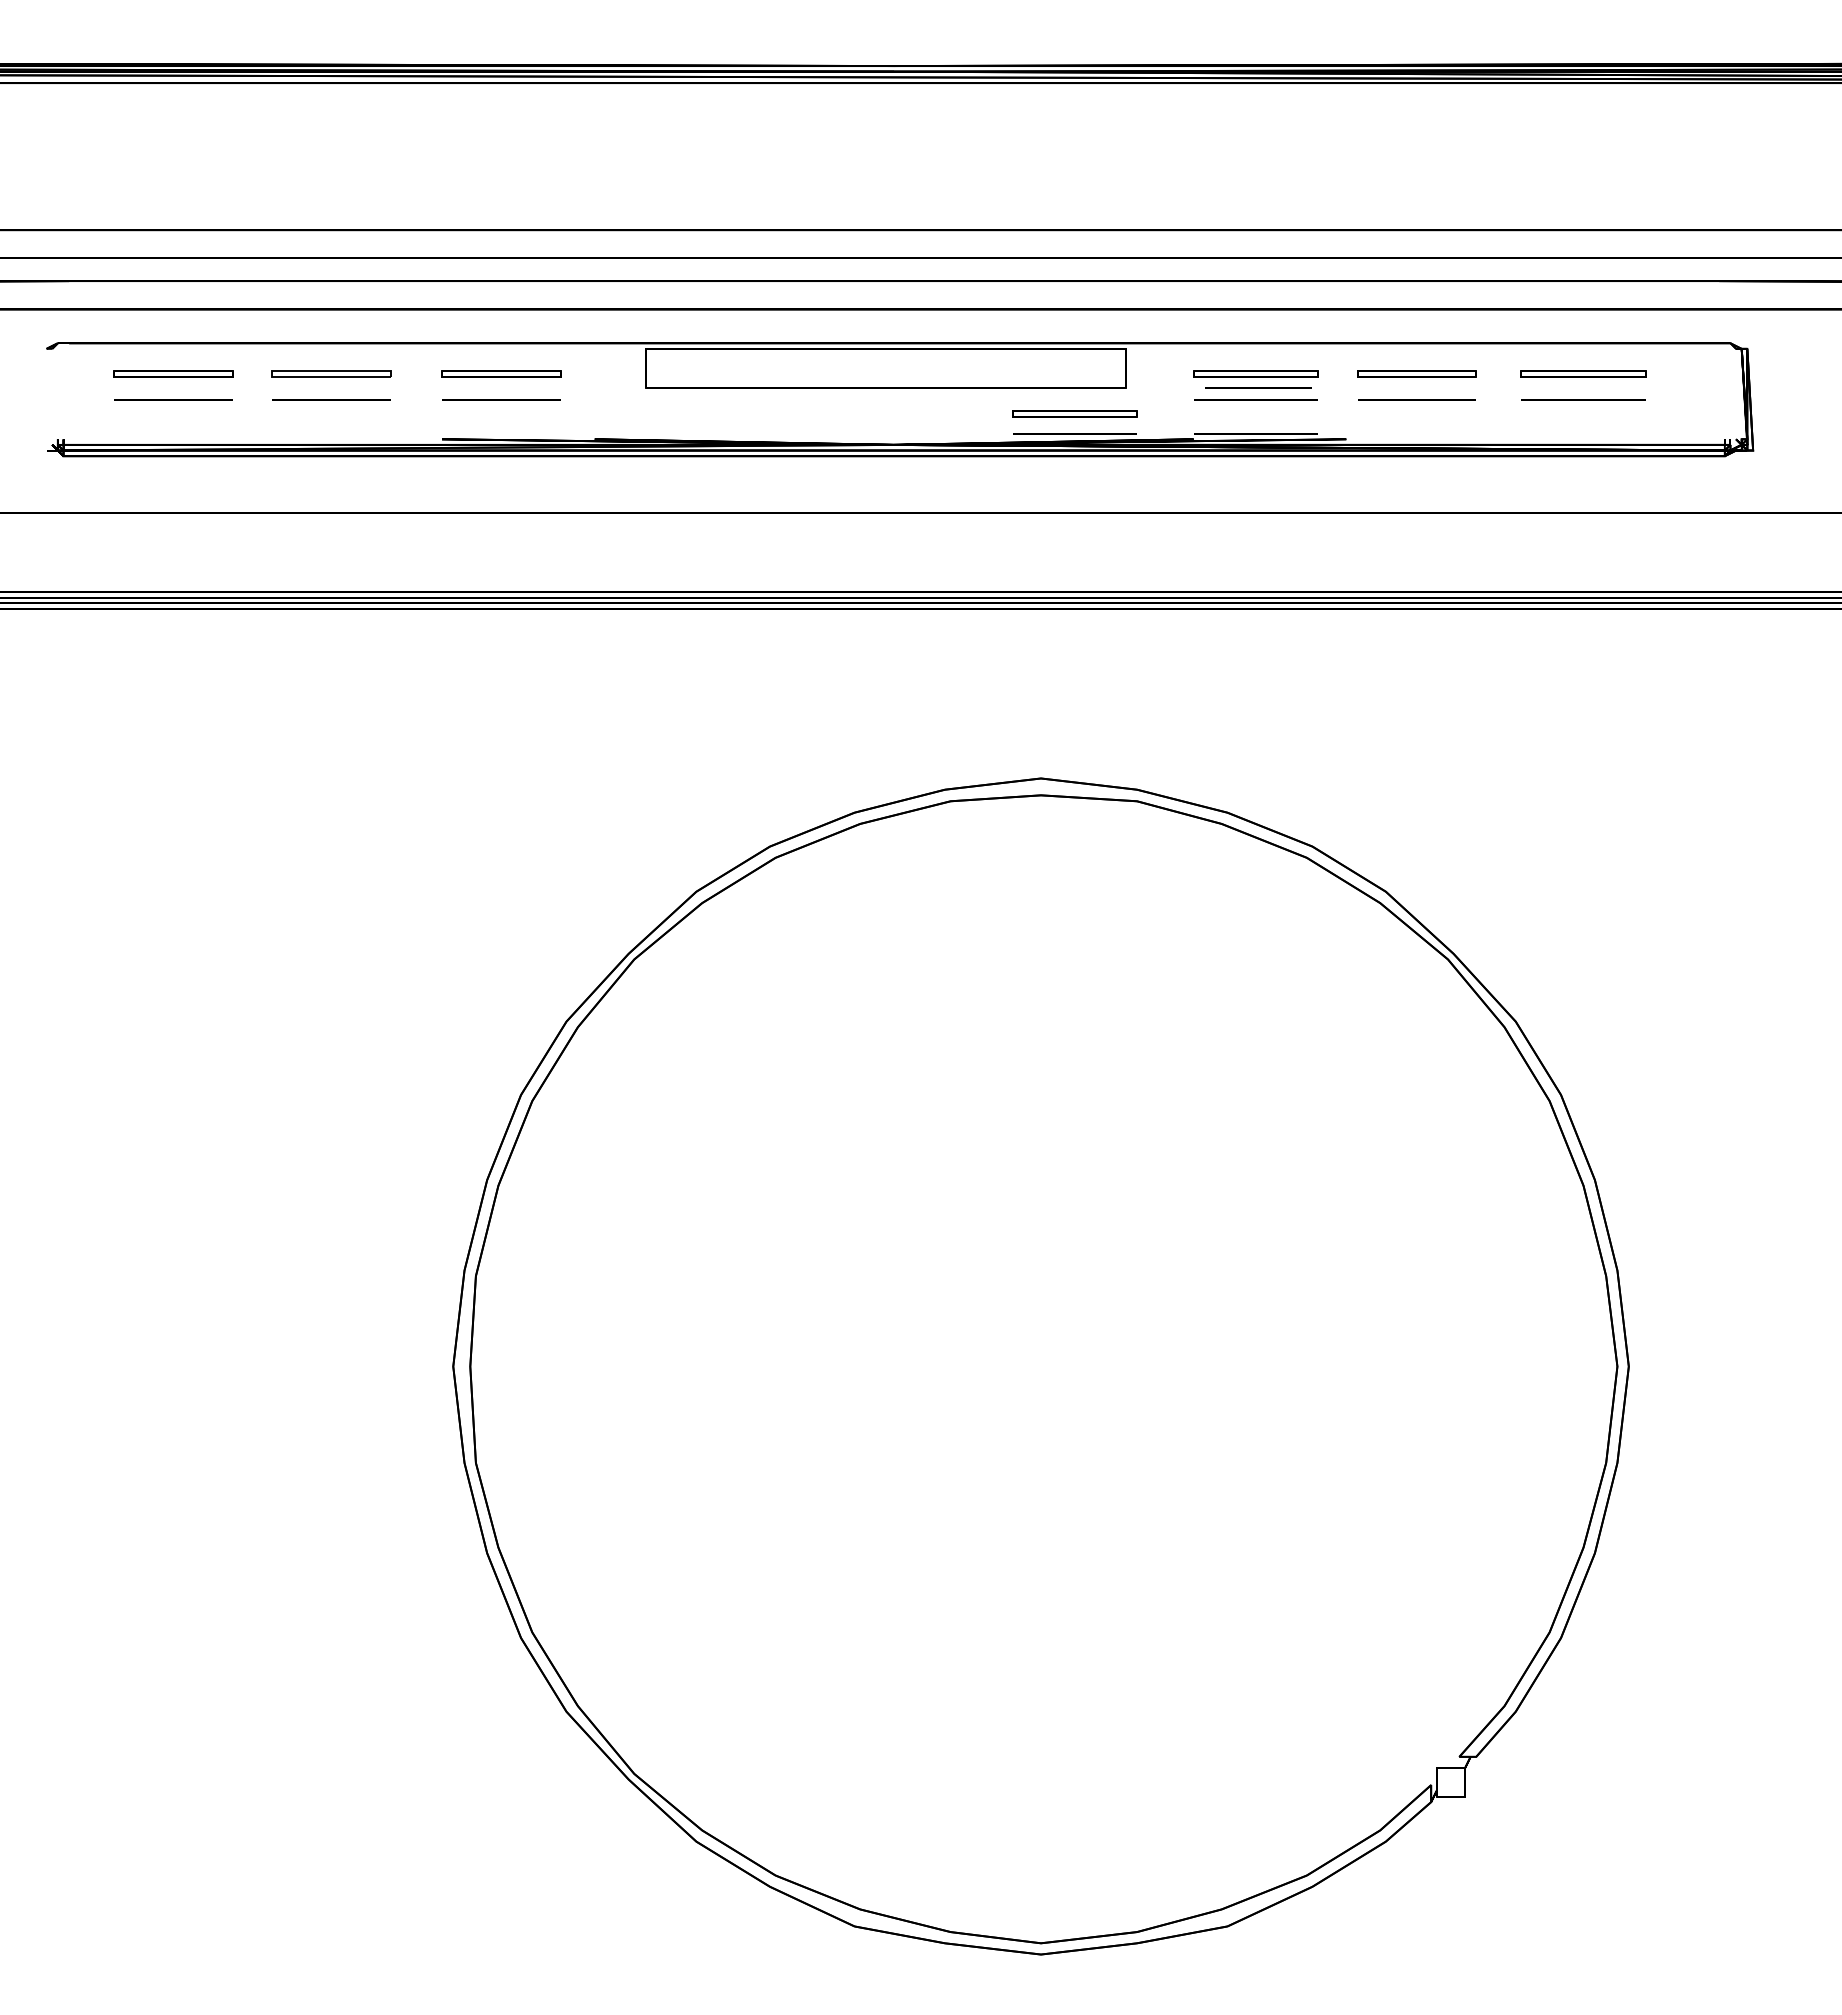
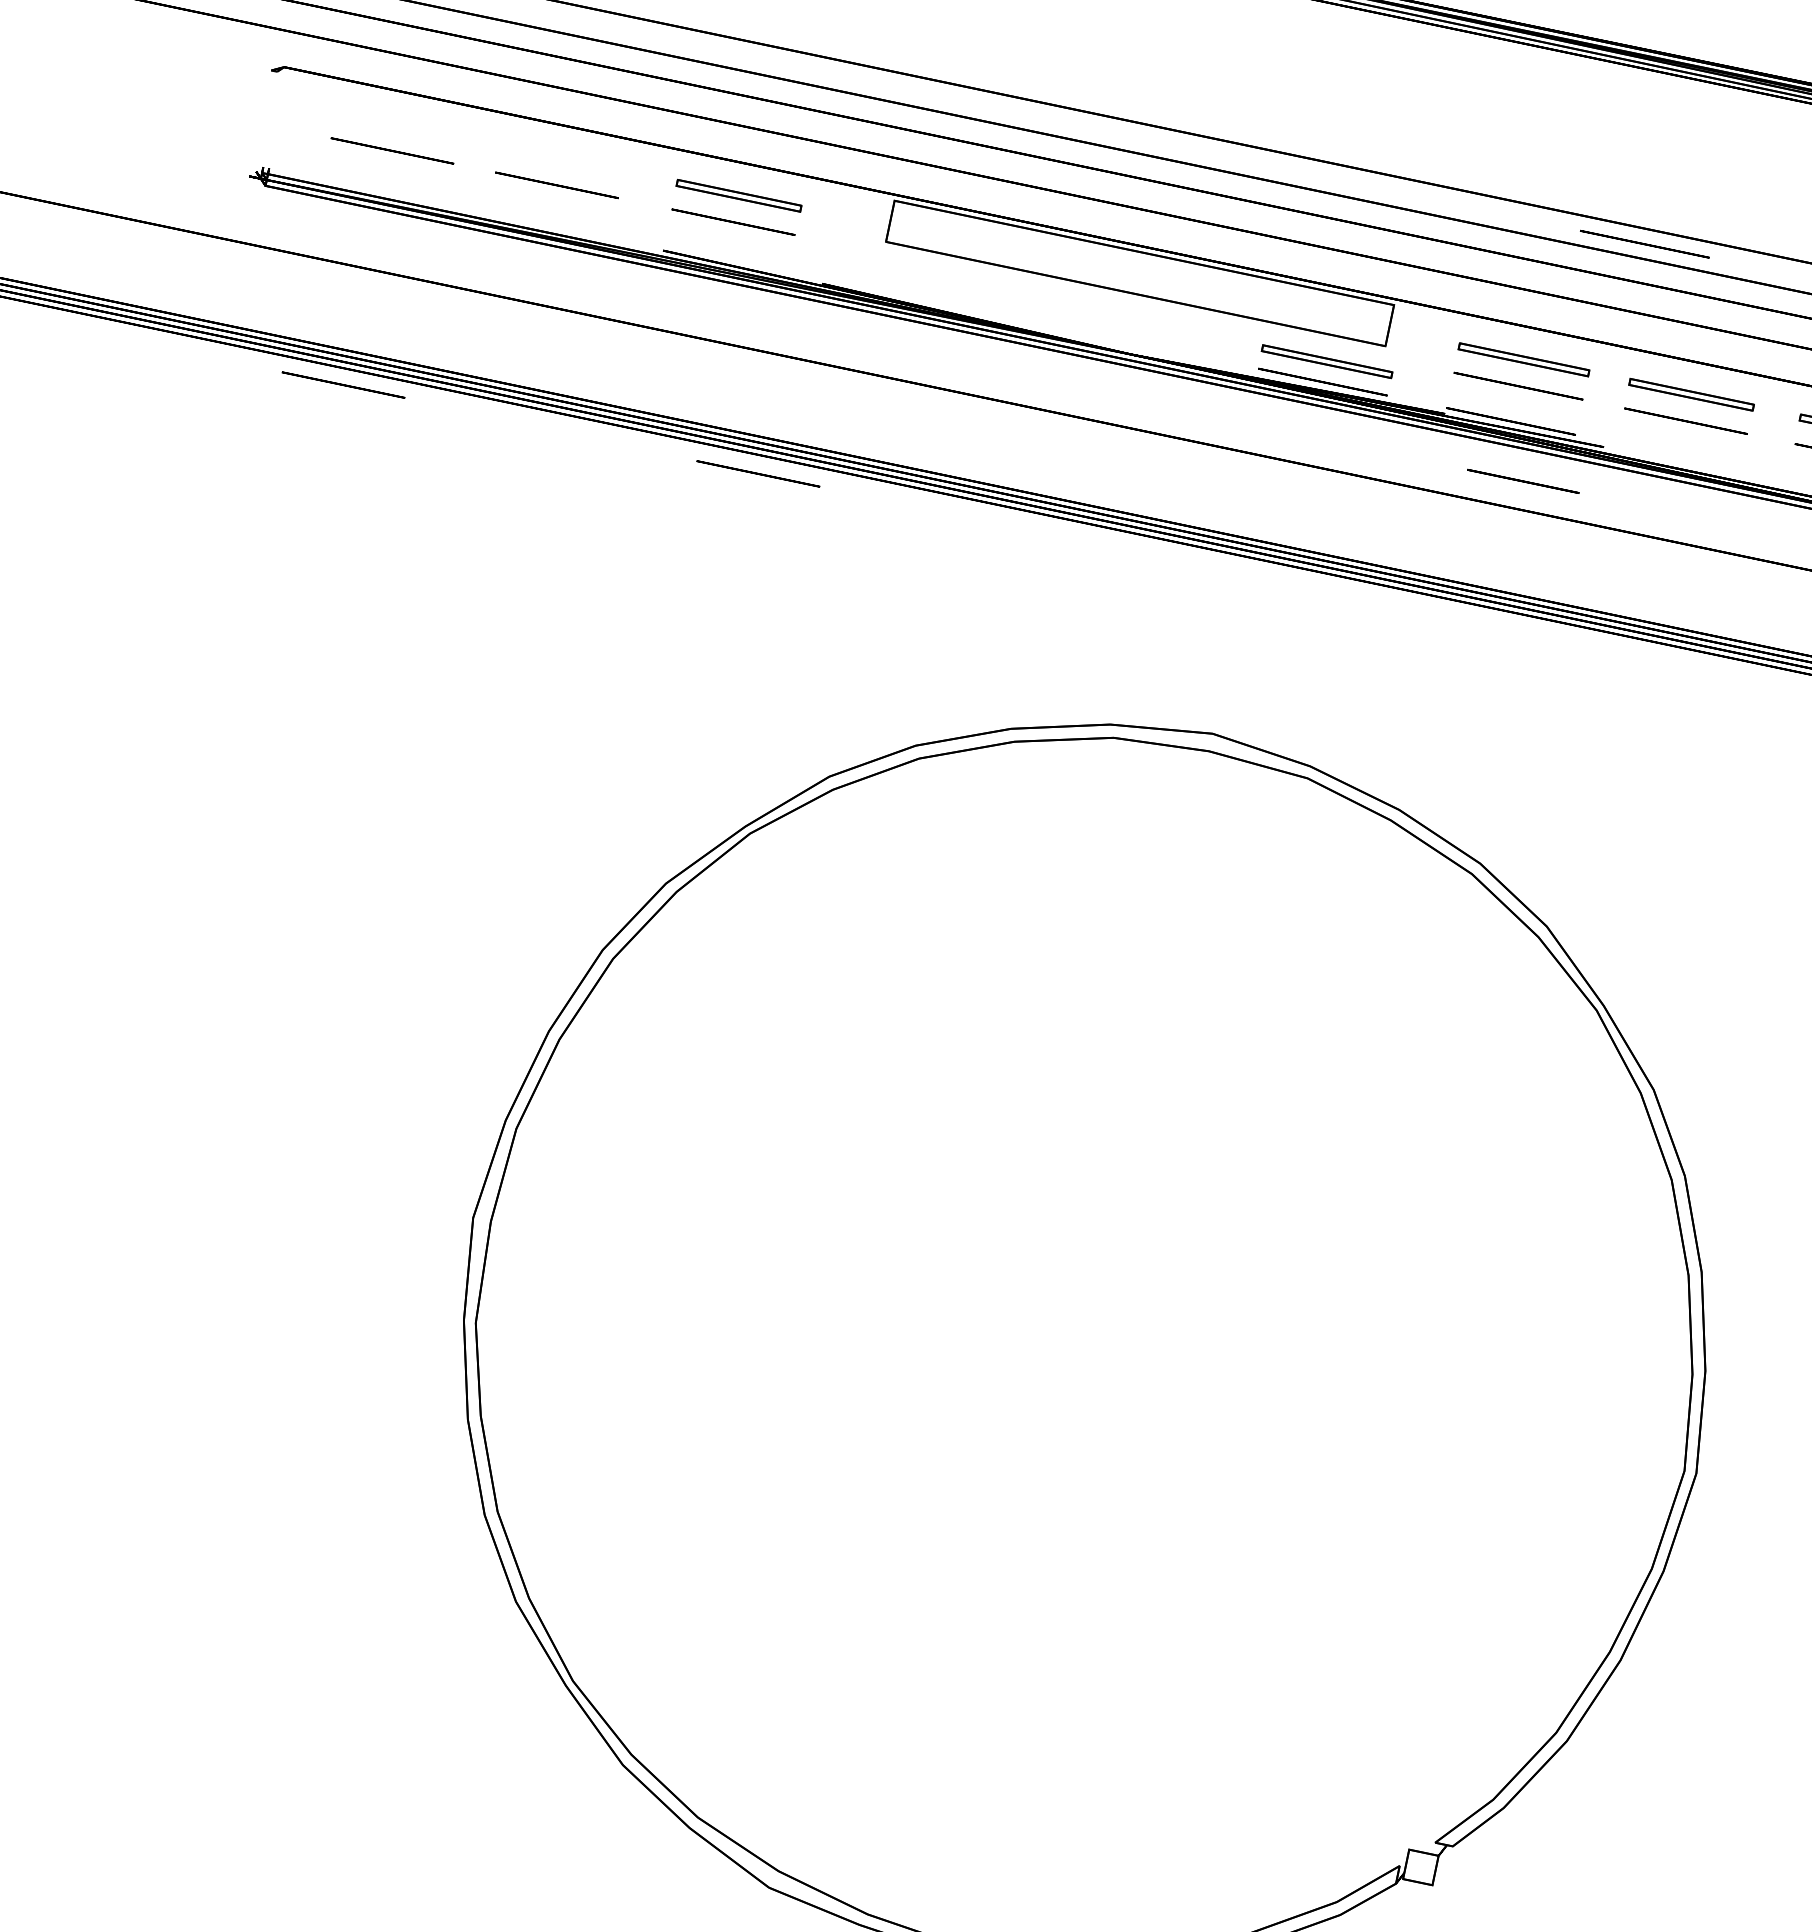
line: (1344, 244) -> (1644, 244), added
part: (173, 373) -> (397, 123), removed
part: (331, 373) -> (562, 158), removed
line: (1258, 387) -> (1523, 480), moved
line: (173, 624) -> (343, 384), added
line: (572, 626) -> (758, 473), added

